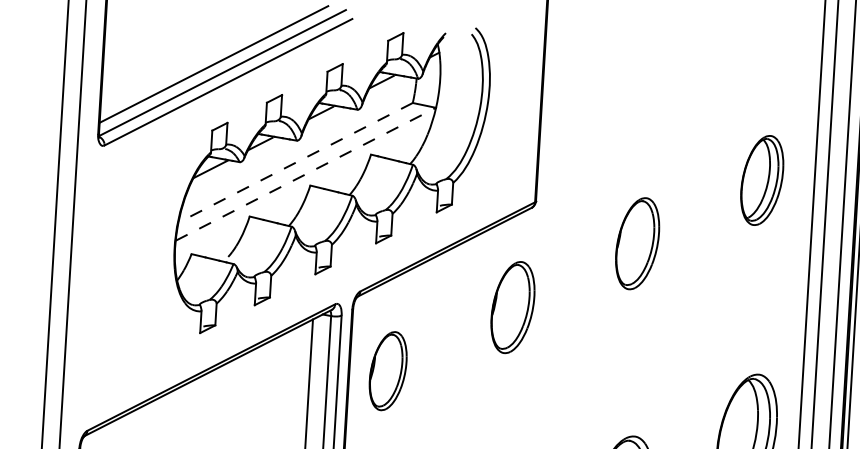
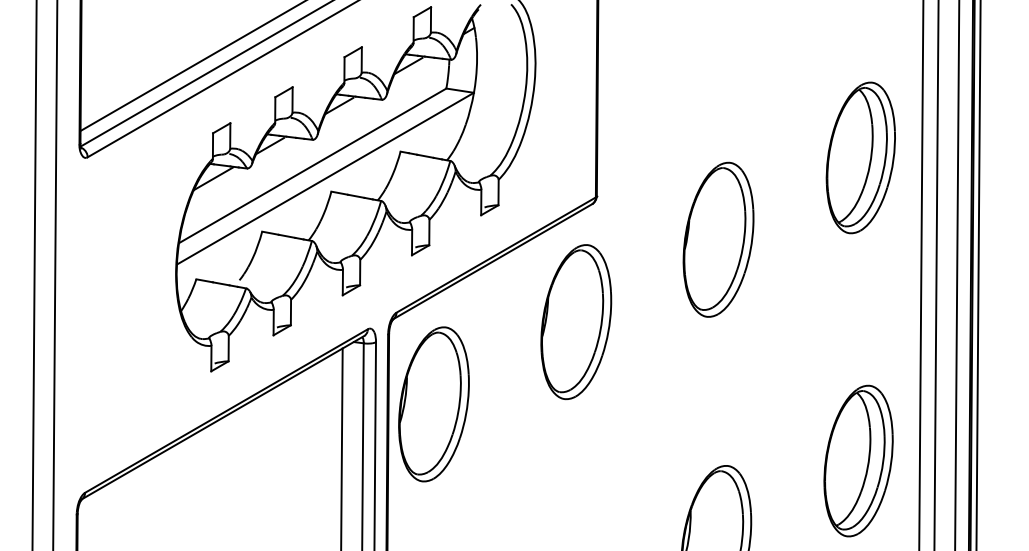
line: (295, 163) -> (312, 166), dashed -> solid
line: (305, 174) -> (325, 178), dashed -> solid
part: (762, 180) -> (860, 157), size x1.43
part: (637, 243) -> (718, 239), size x1.43
part: (513, 307) -> (576, 322), size x1.43
part: (387, 371) -> (433, 404), size x1.67

